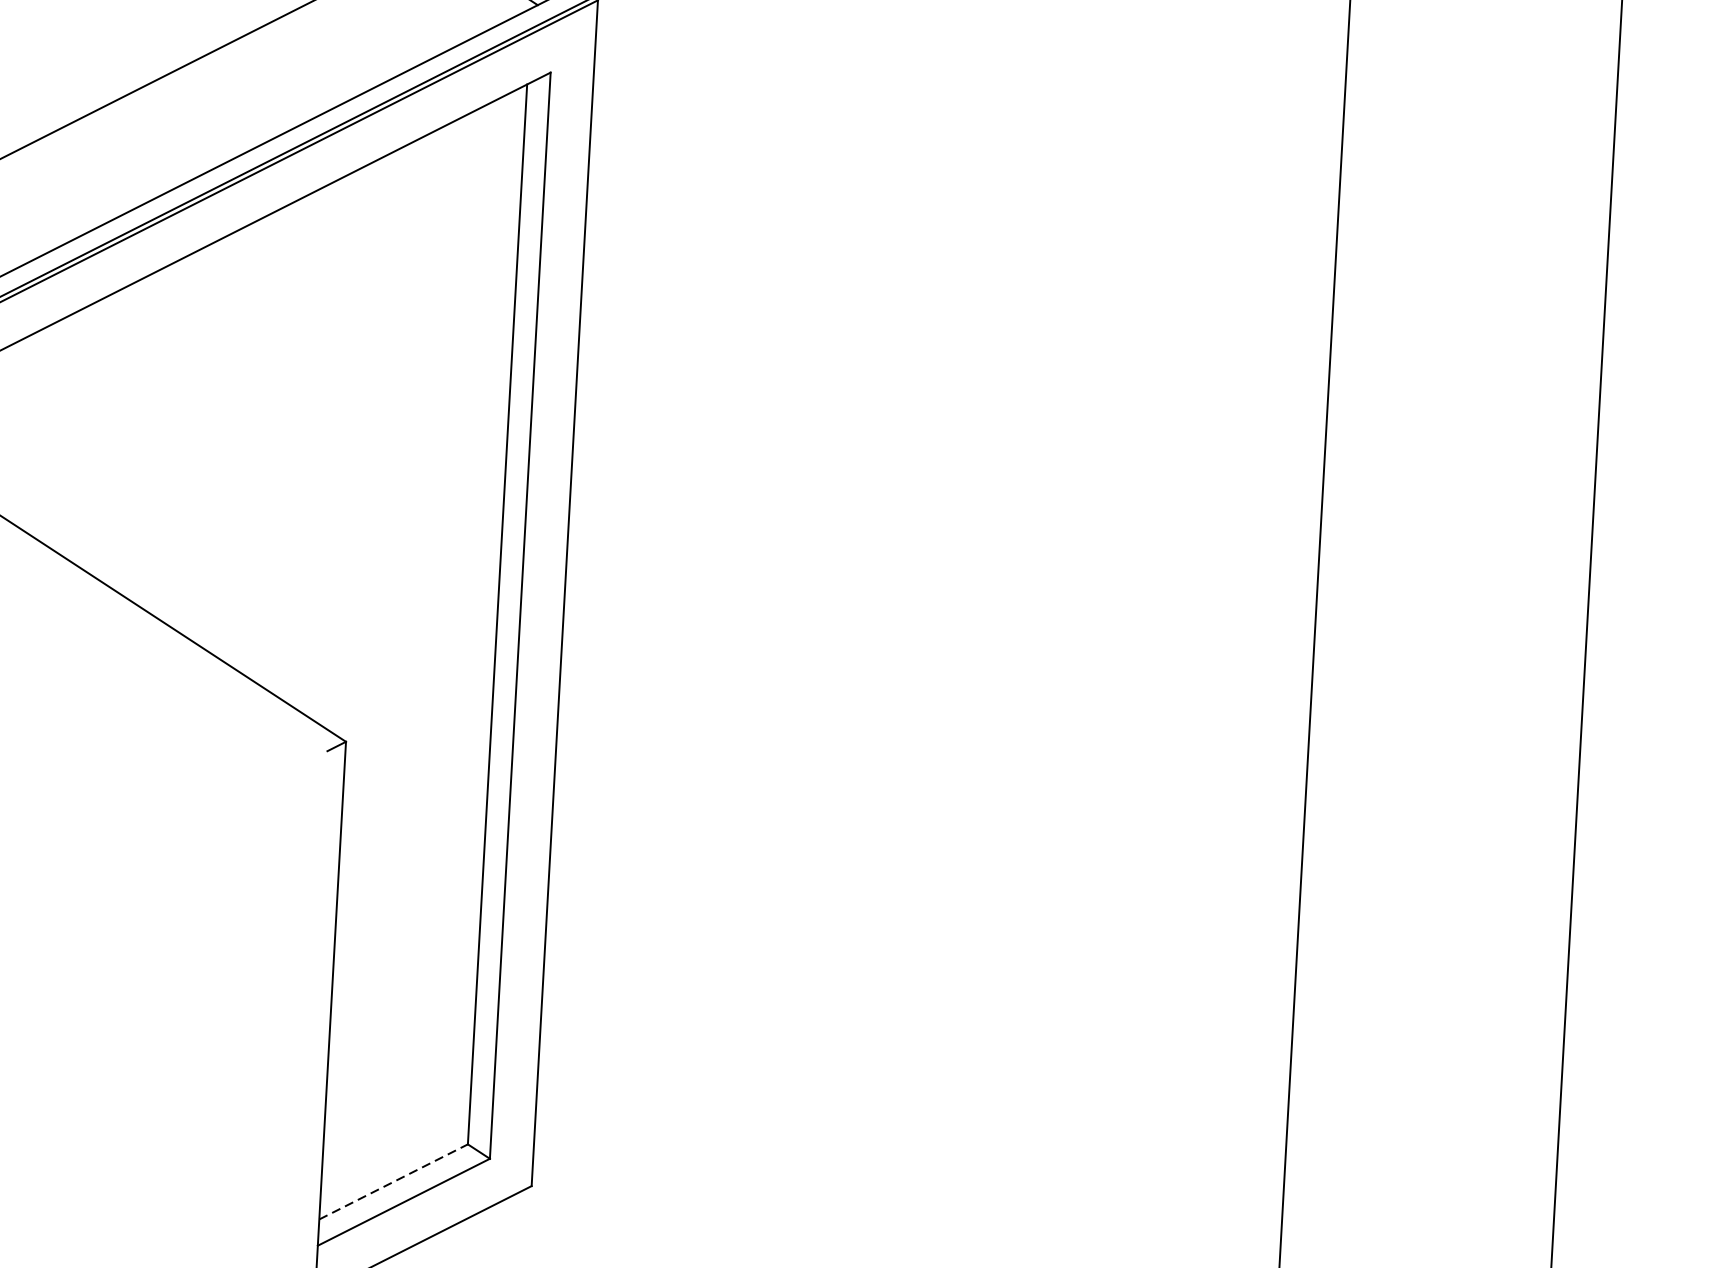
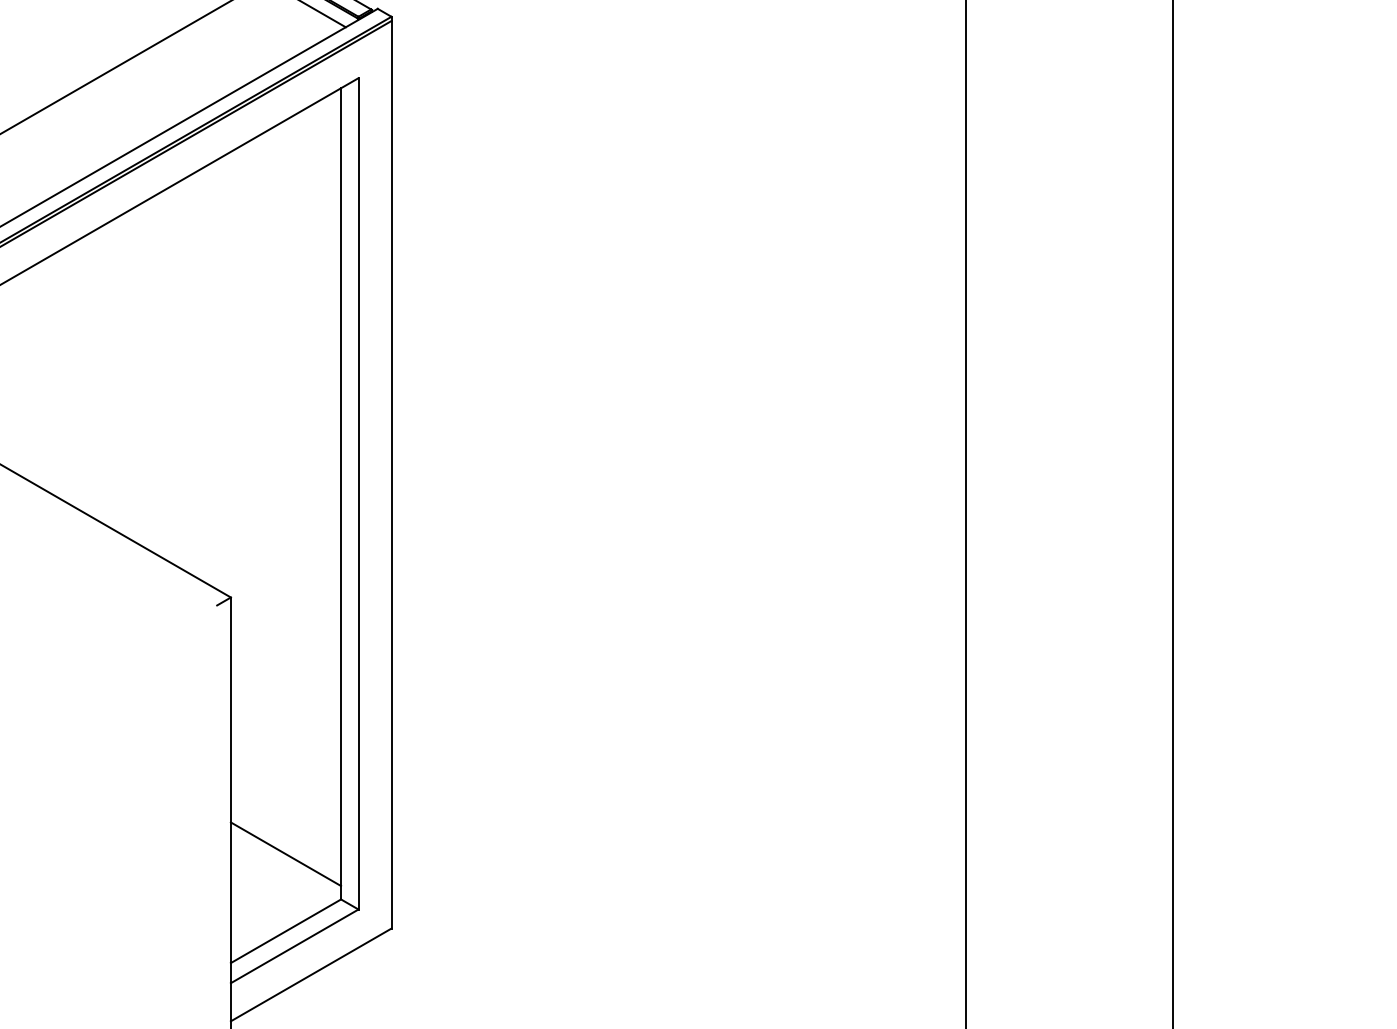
line: (398, 1081) -> (285, 854), added
line: (394, 1182) -> (286, 931), dashed -> solid

